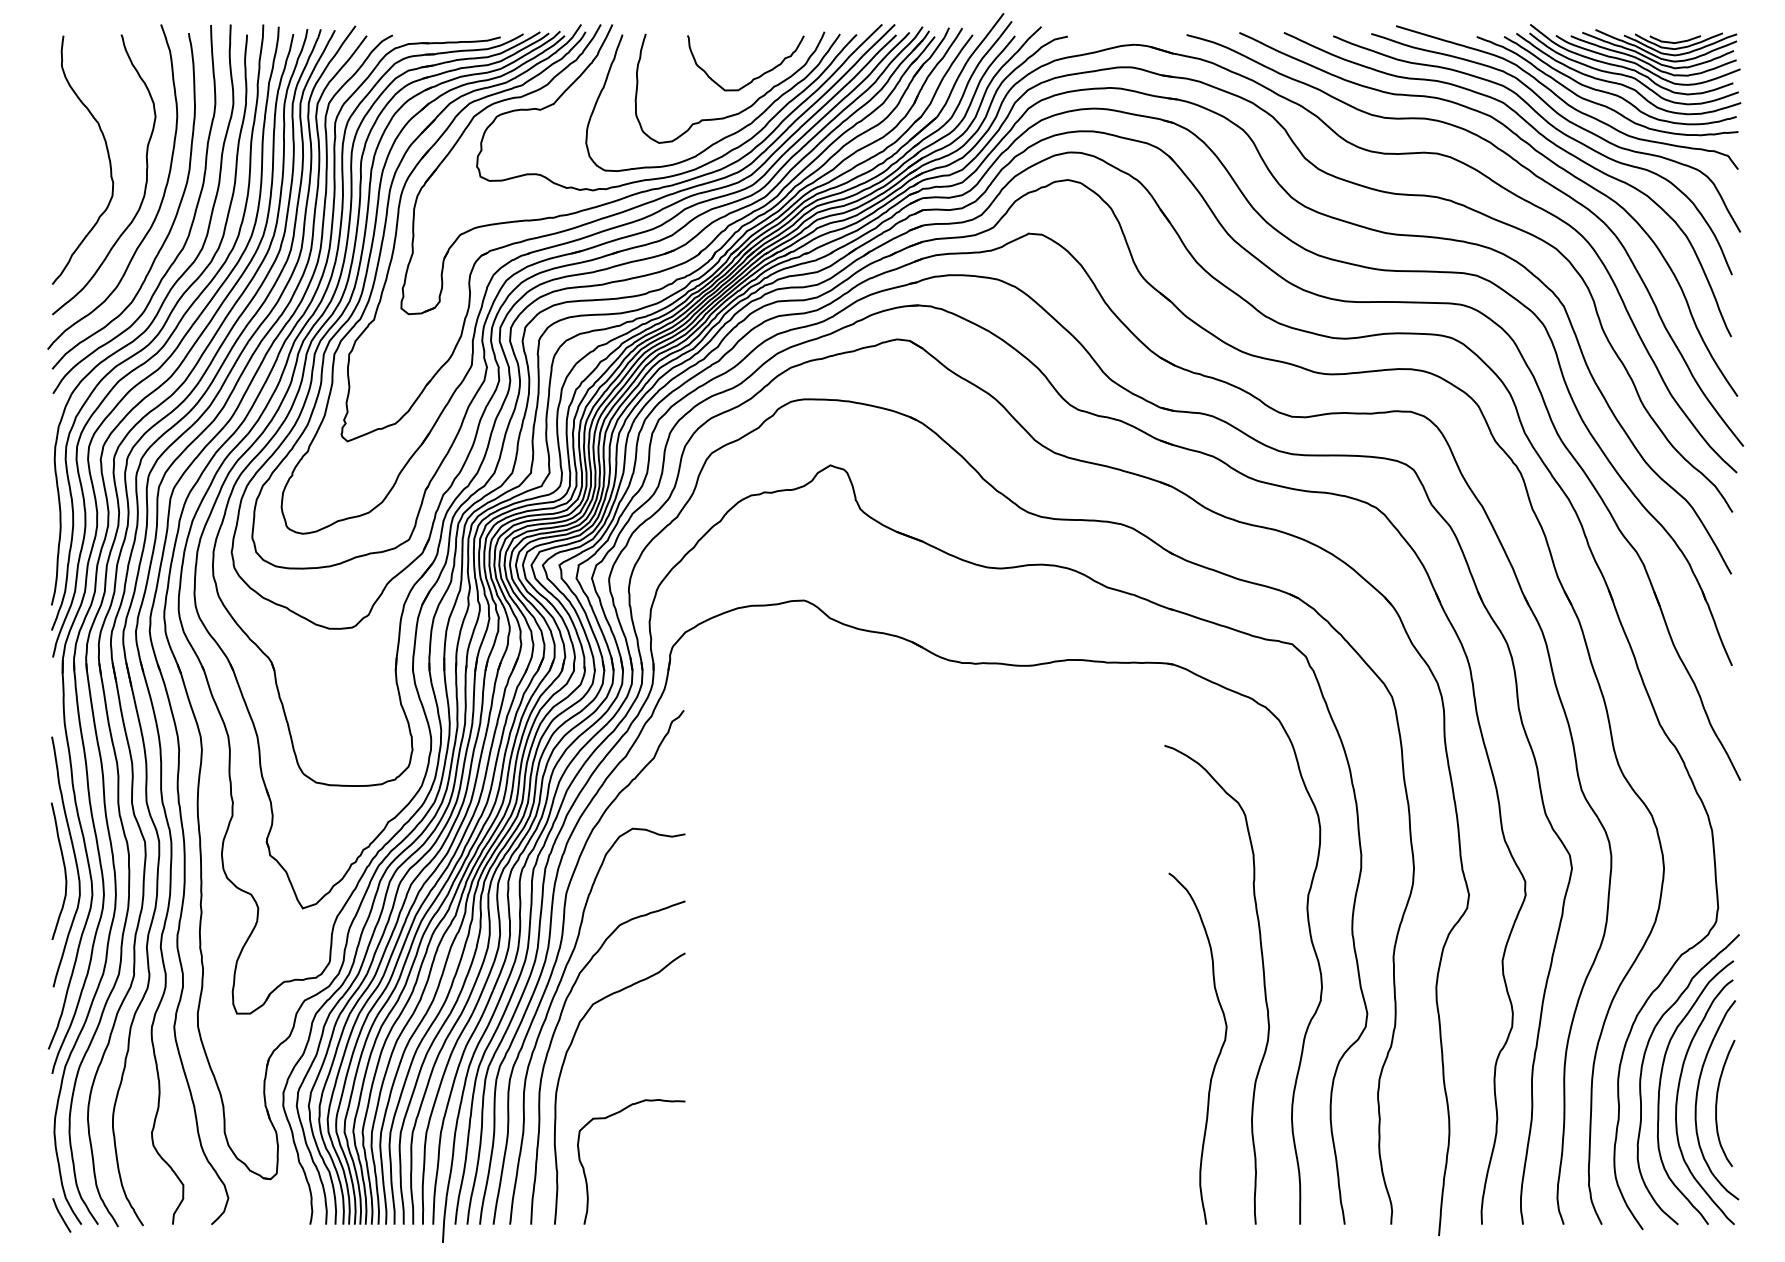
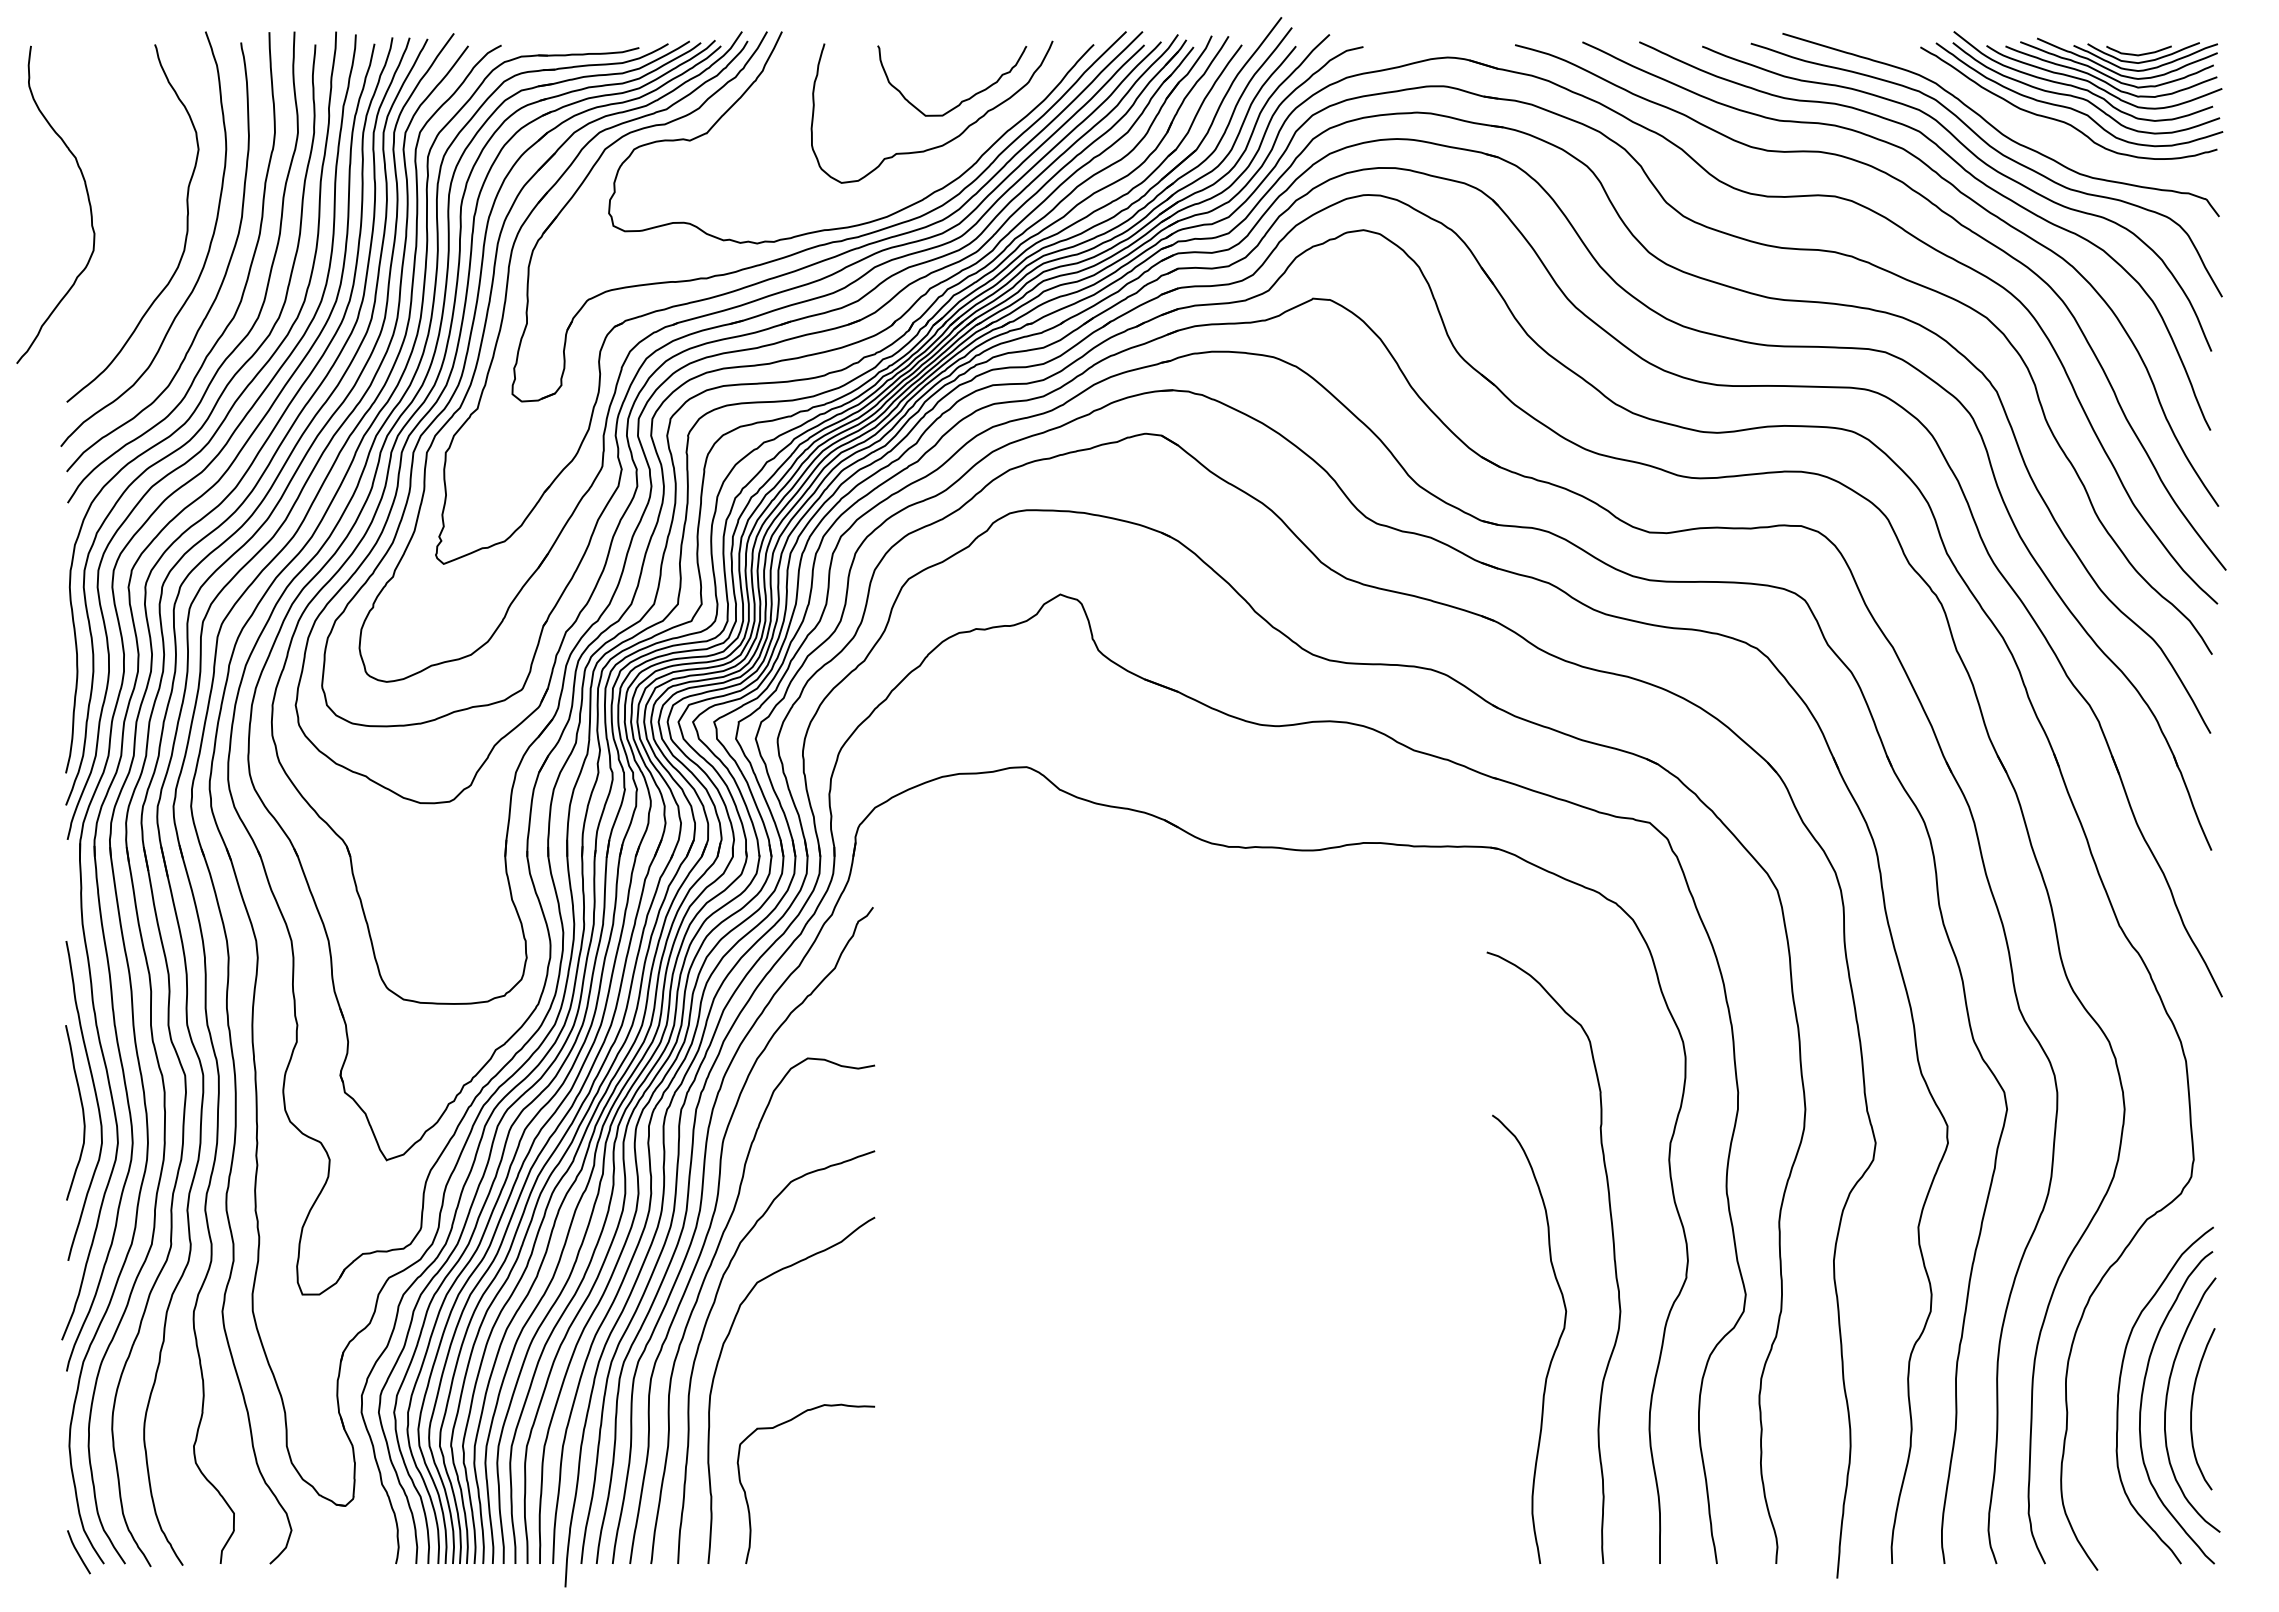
curve: (1602, 104) -> (2045, 133), removed
curve: (725, 136) -> (926, 174), removed
curve: (107, 155) -> (87, 198), moved
curve: (1642, 1073) -> (2096, 1371), removed

